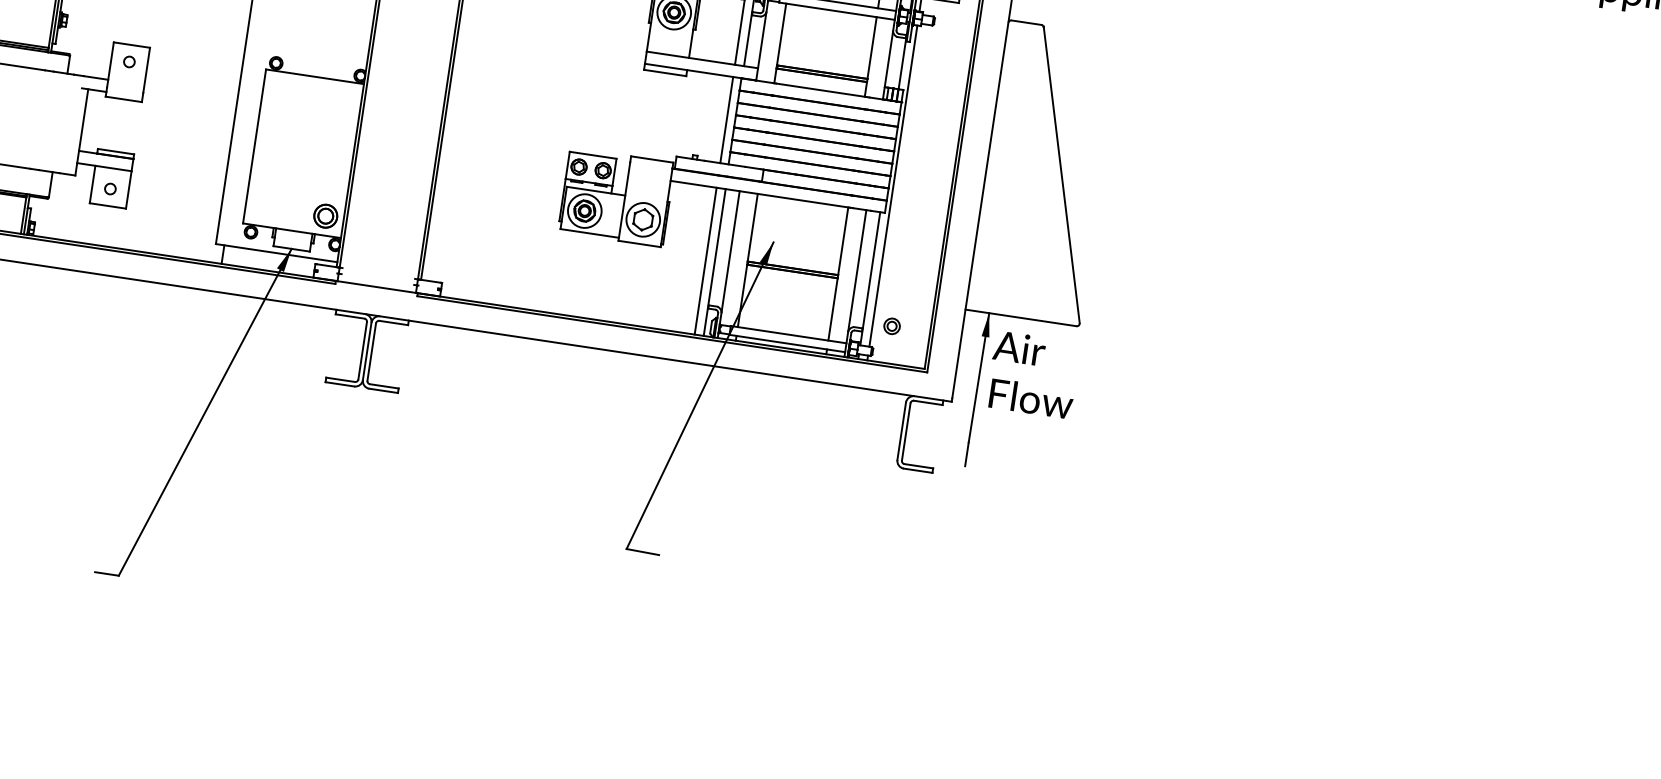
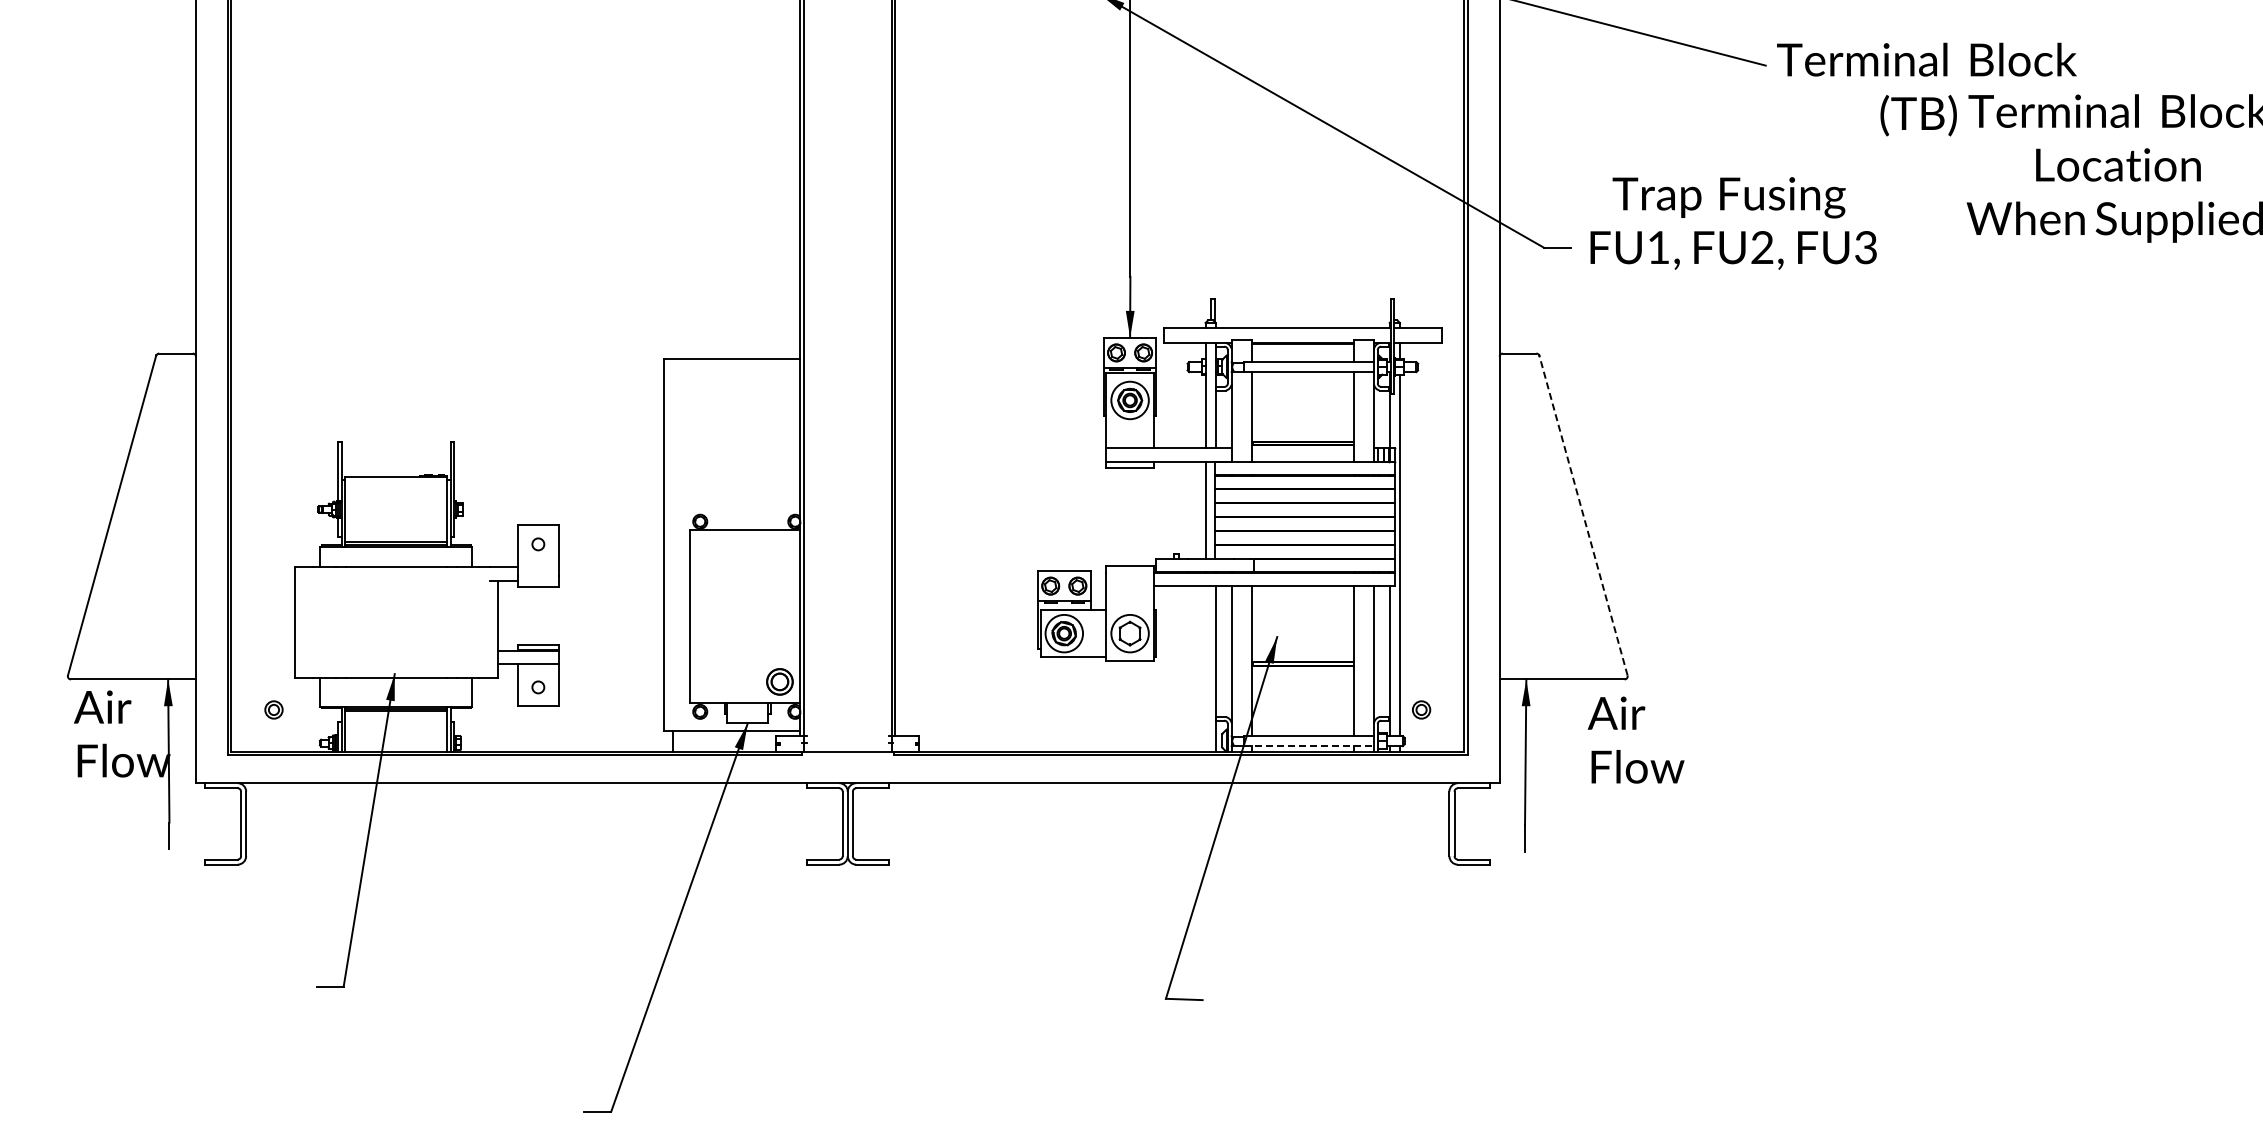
line: (1061, 175) -> (1583, 515), solid -> dashed
line: (705, 260) -> (1205, 668), removed
line: (787, 343) -> (1309, 746), solid -> dashed
text: (1032, 374) -> (1635, 739), moved

